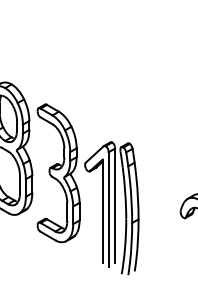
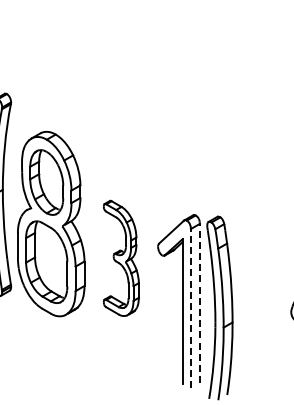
part: (58, 173) -> (121, 258), size x0.6
line: (114, 205) -> (199, 303), solid -> dashed
line: (108, 209) -> (190, 308), solid -> dashed

